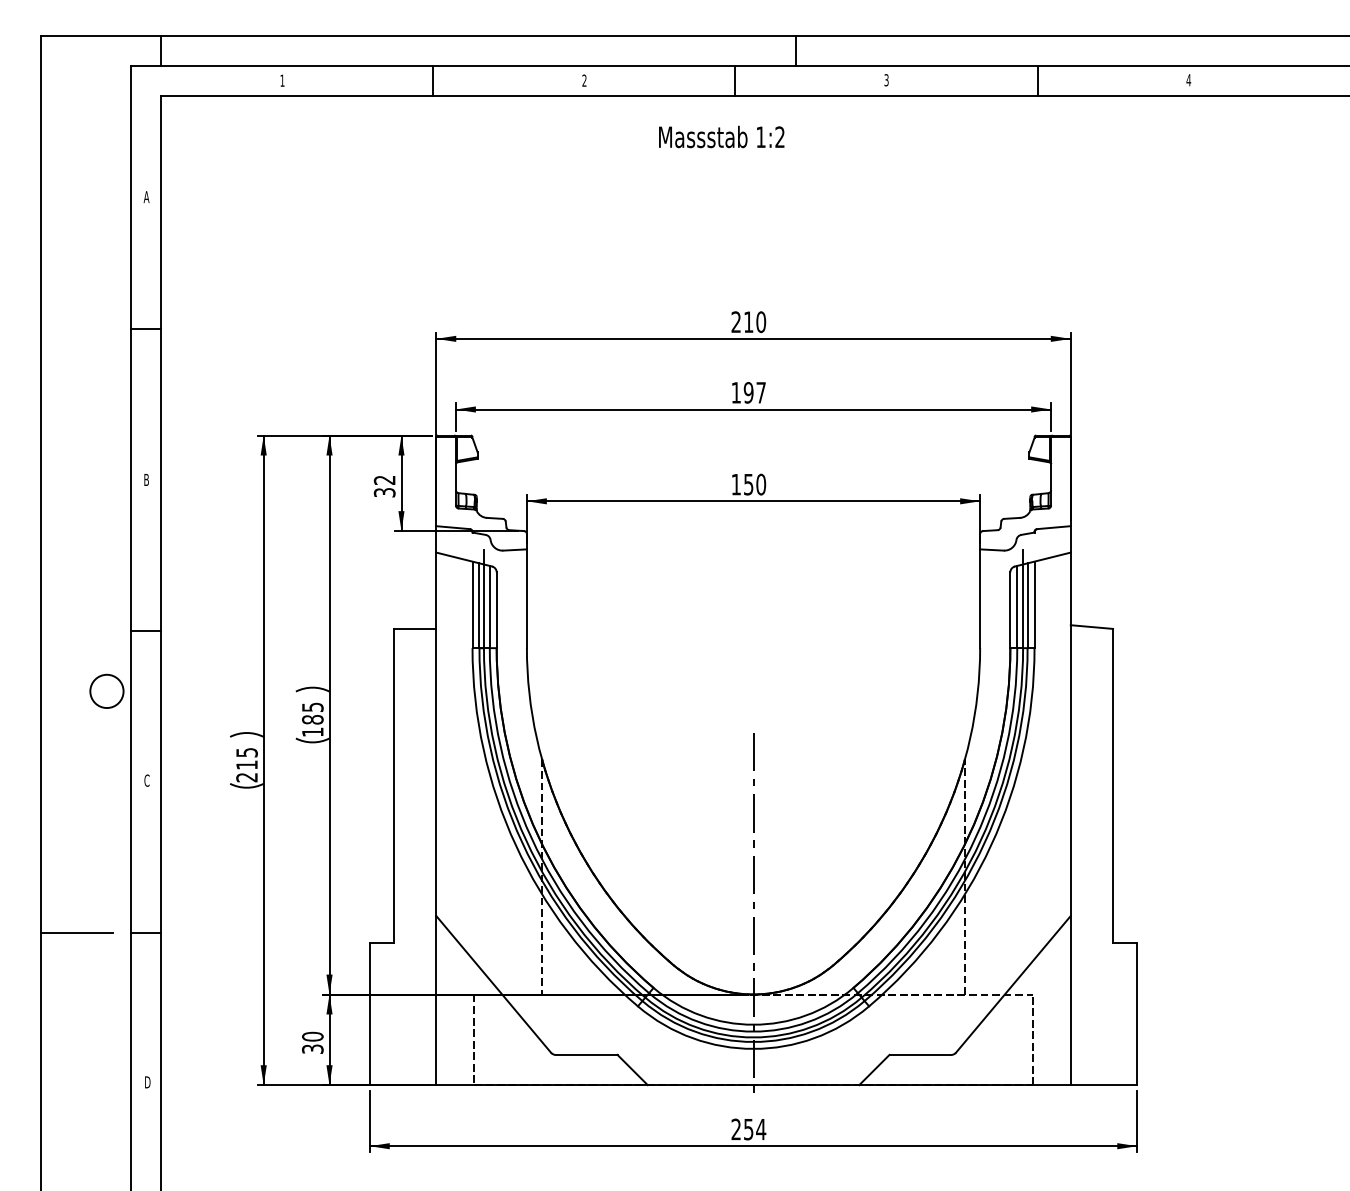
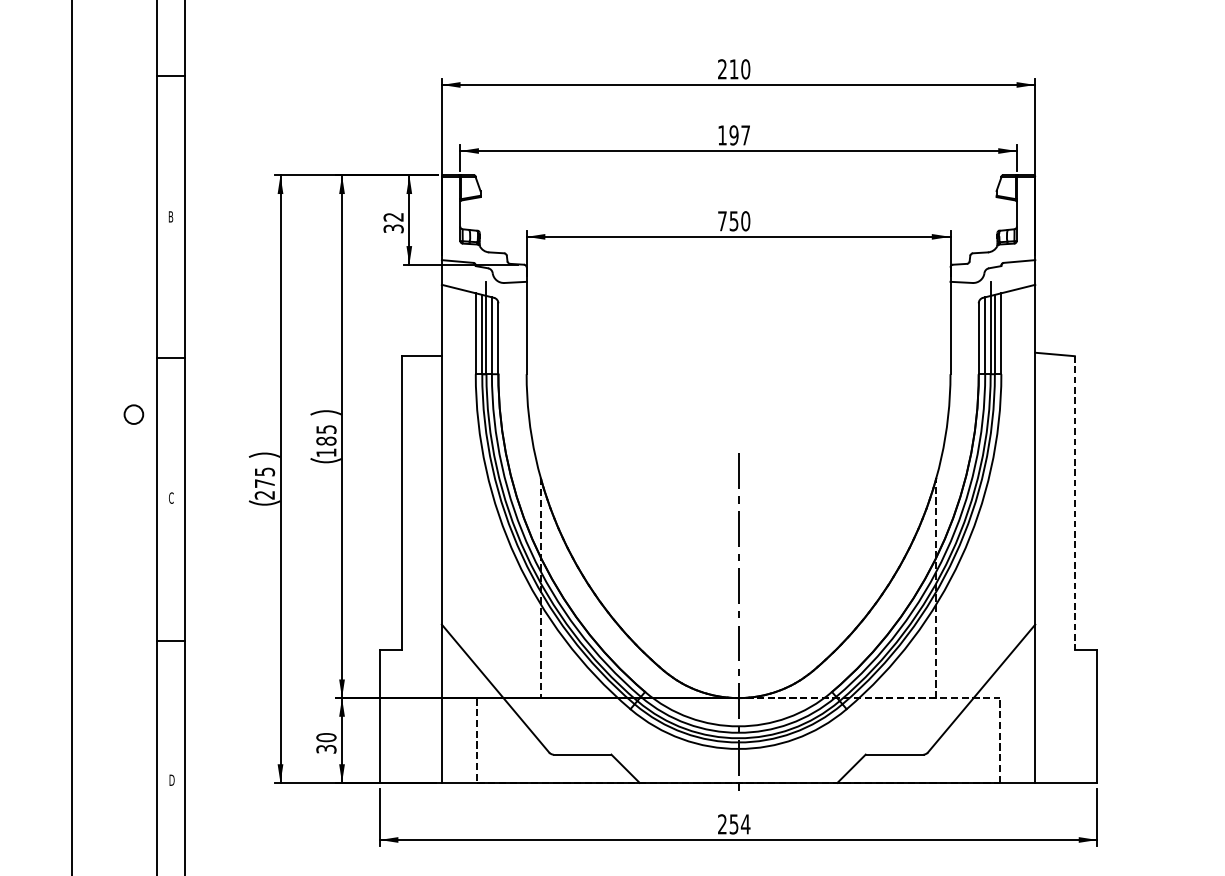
text: (735, 484) -> (721, 221), 150 -> 750
circle: (106, 691) -> (133, 414), size x0.6
text: (246, 764) -> (264, 483), 215 -> 275
line: (1113, 786) -> (1075, 503), solid -> dashed
line: (76, 933) -> (105, 641), removed

